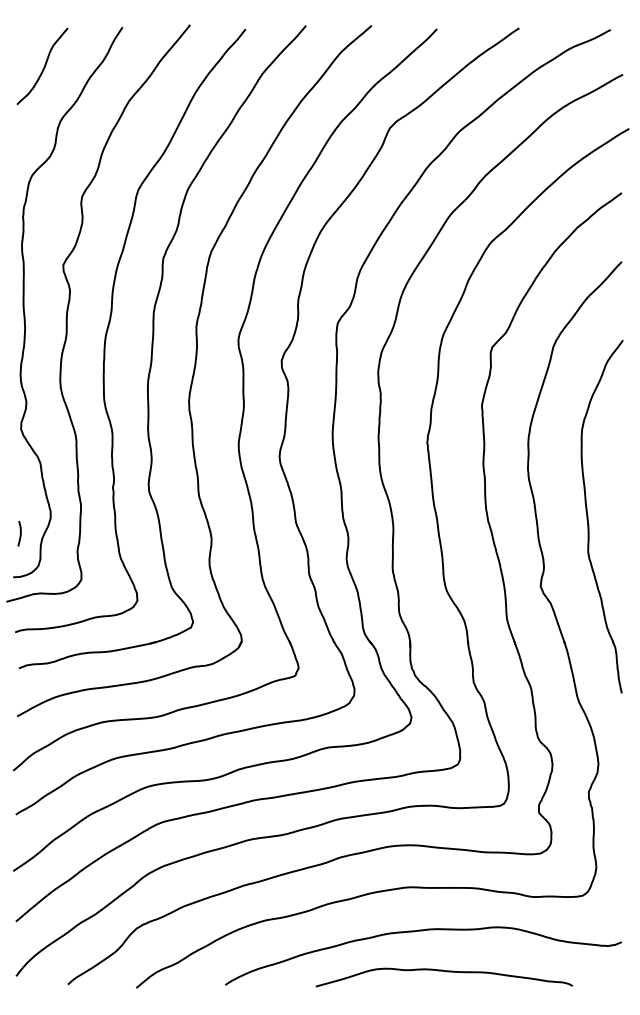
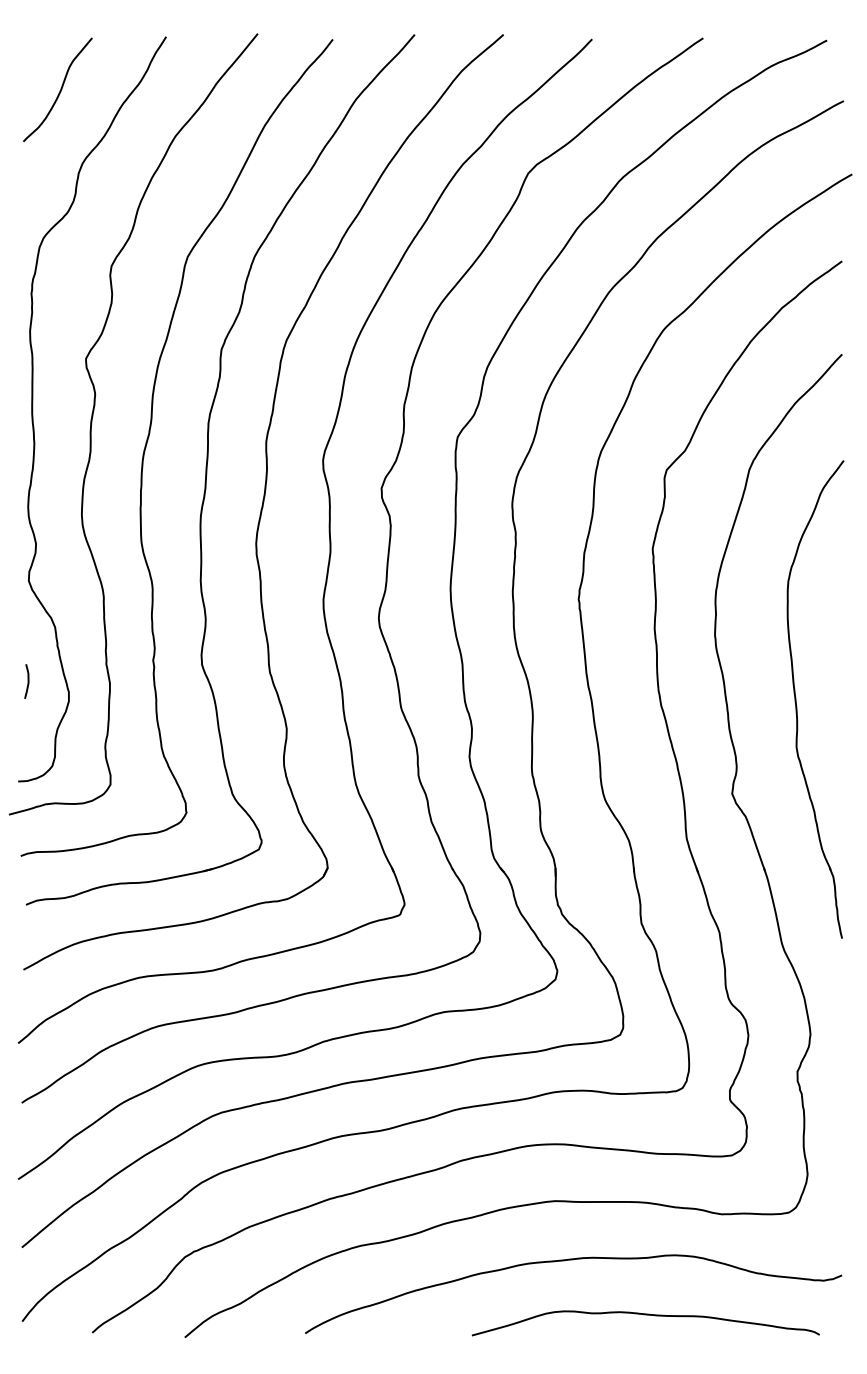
curve: (20, 533) -> (27, 681), moved
curve: (444, 971) -> (645, 1315), moved

